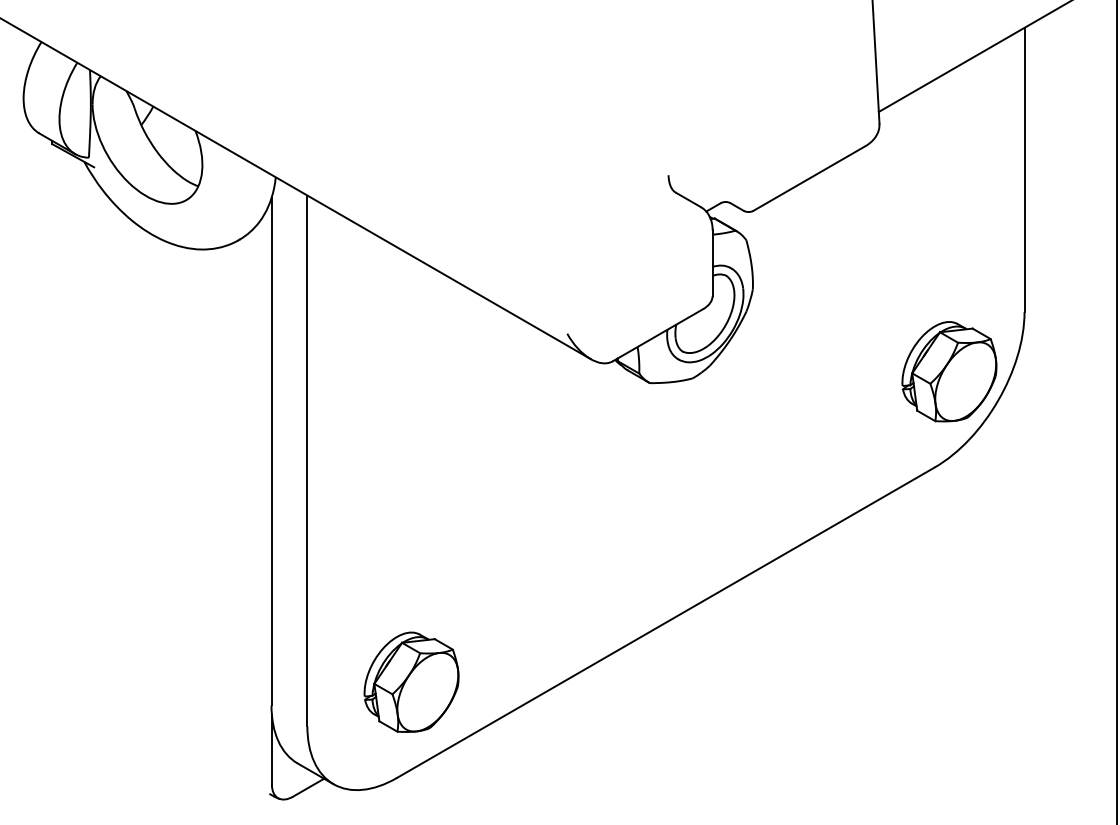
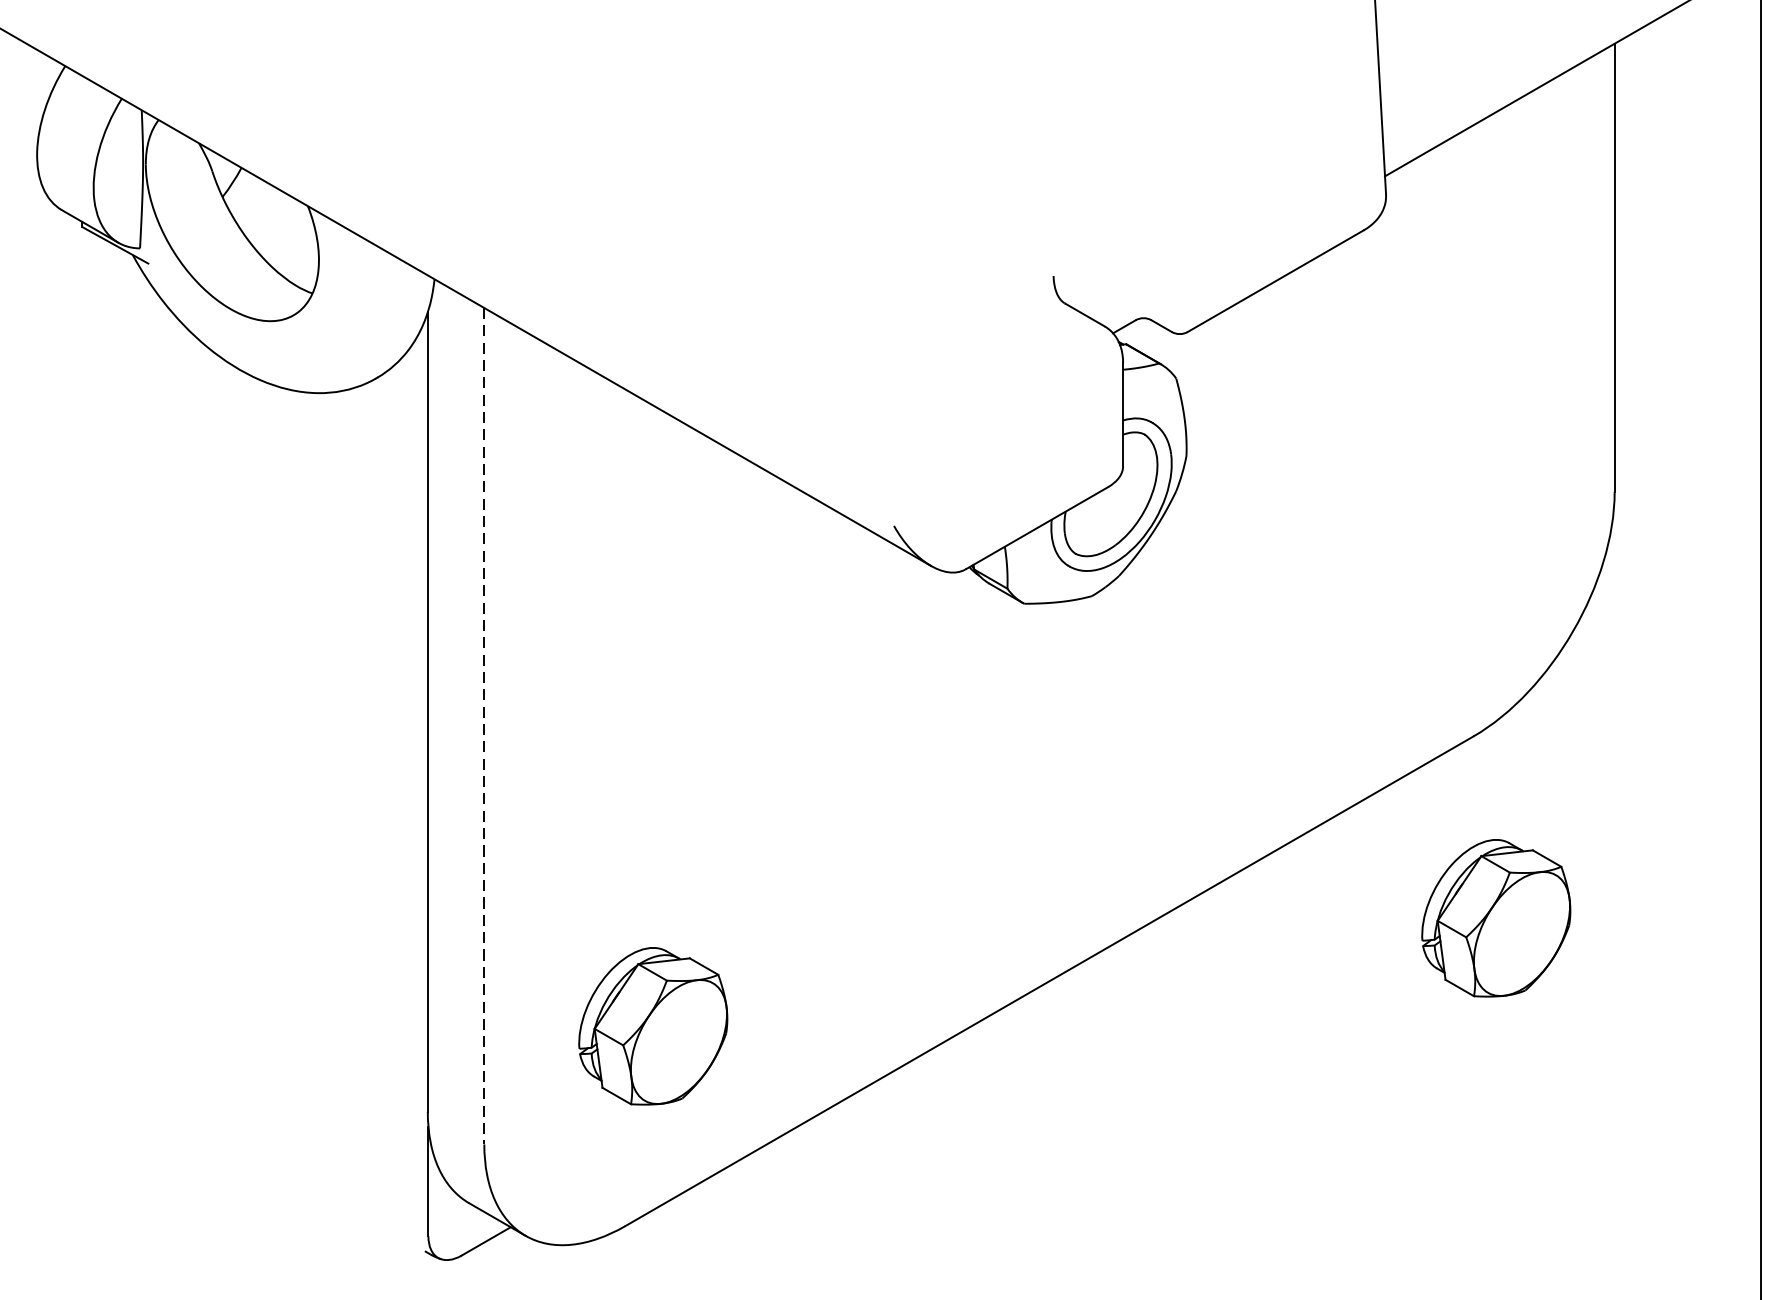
part: (949, 371) -> (1496, 917), moved
line: (307, 461) -> (484, 727), solid -> dashed
part: (411, 681) -> (653, 1025), moved

